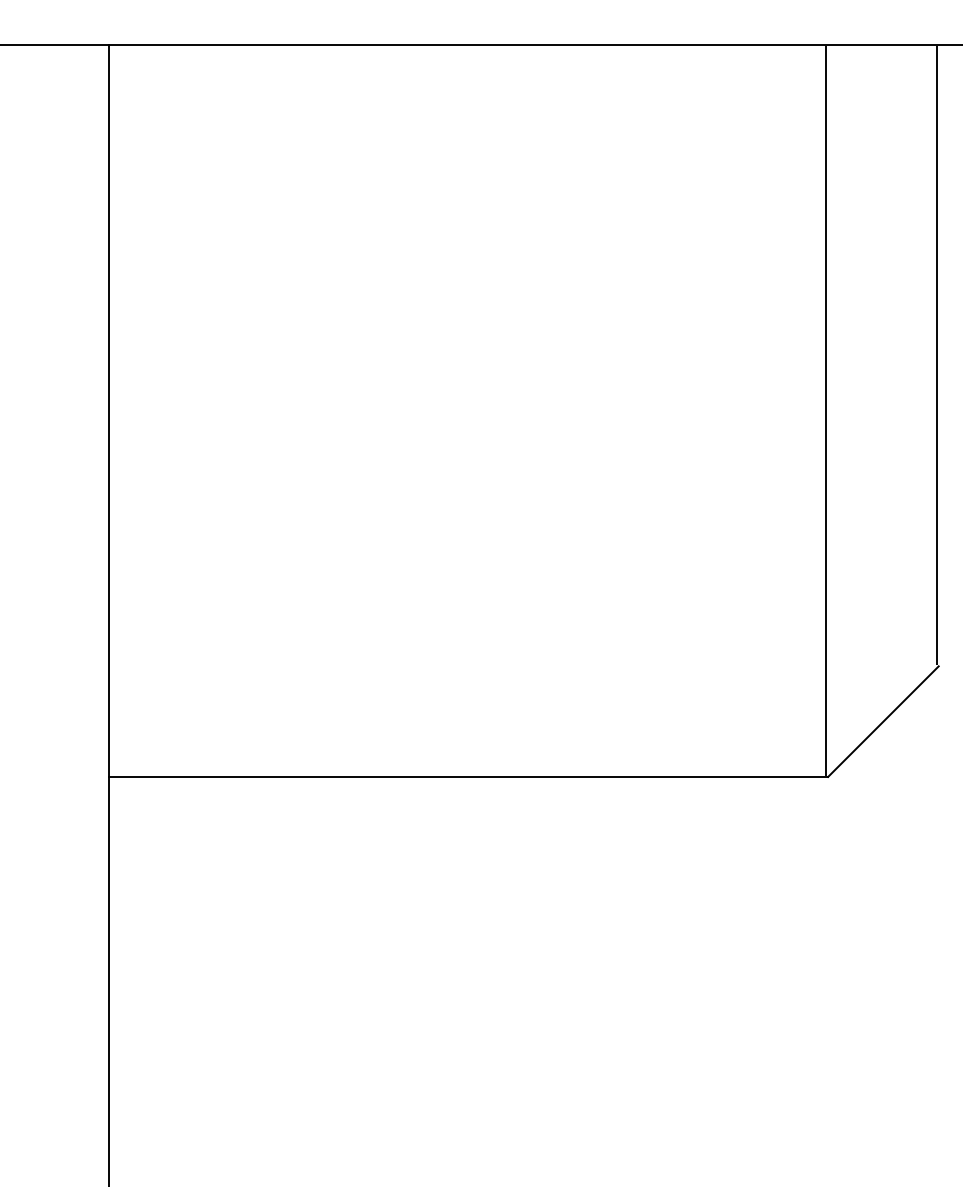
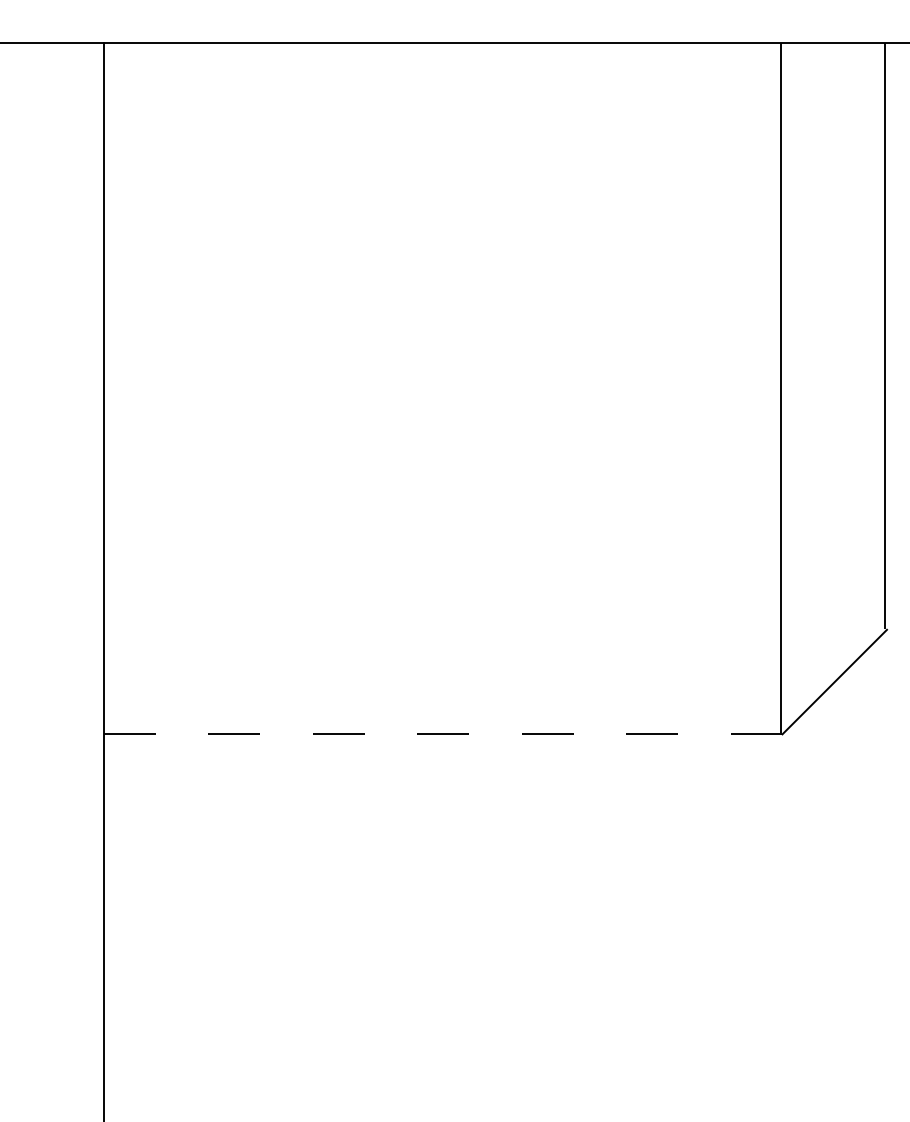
line: (469, 776) -> (443, 733), solid -> dashed

